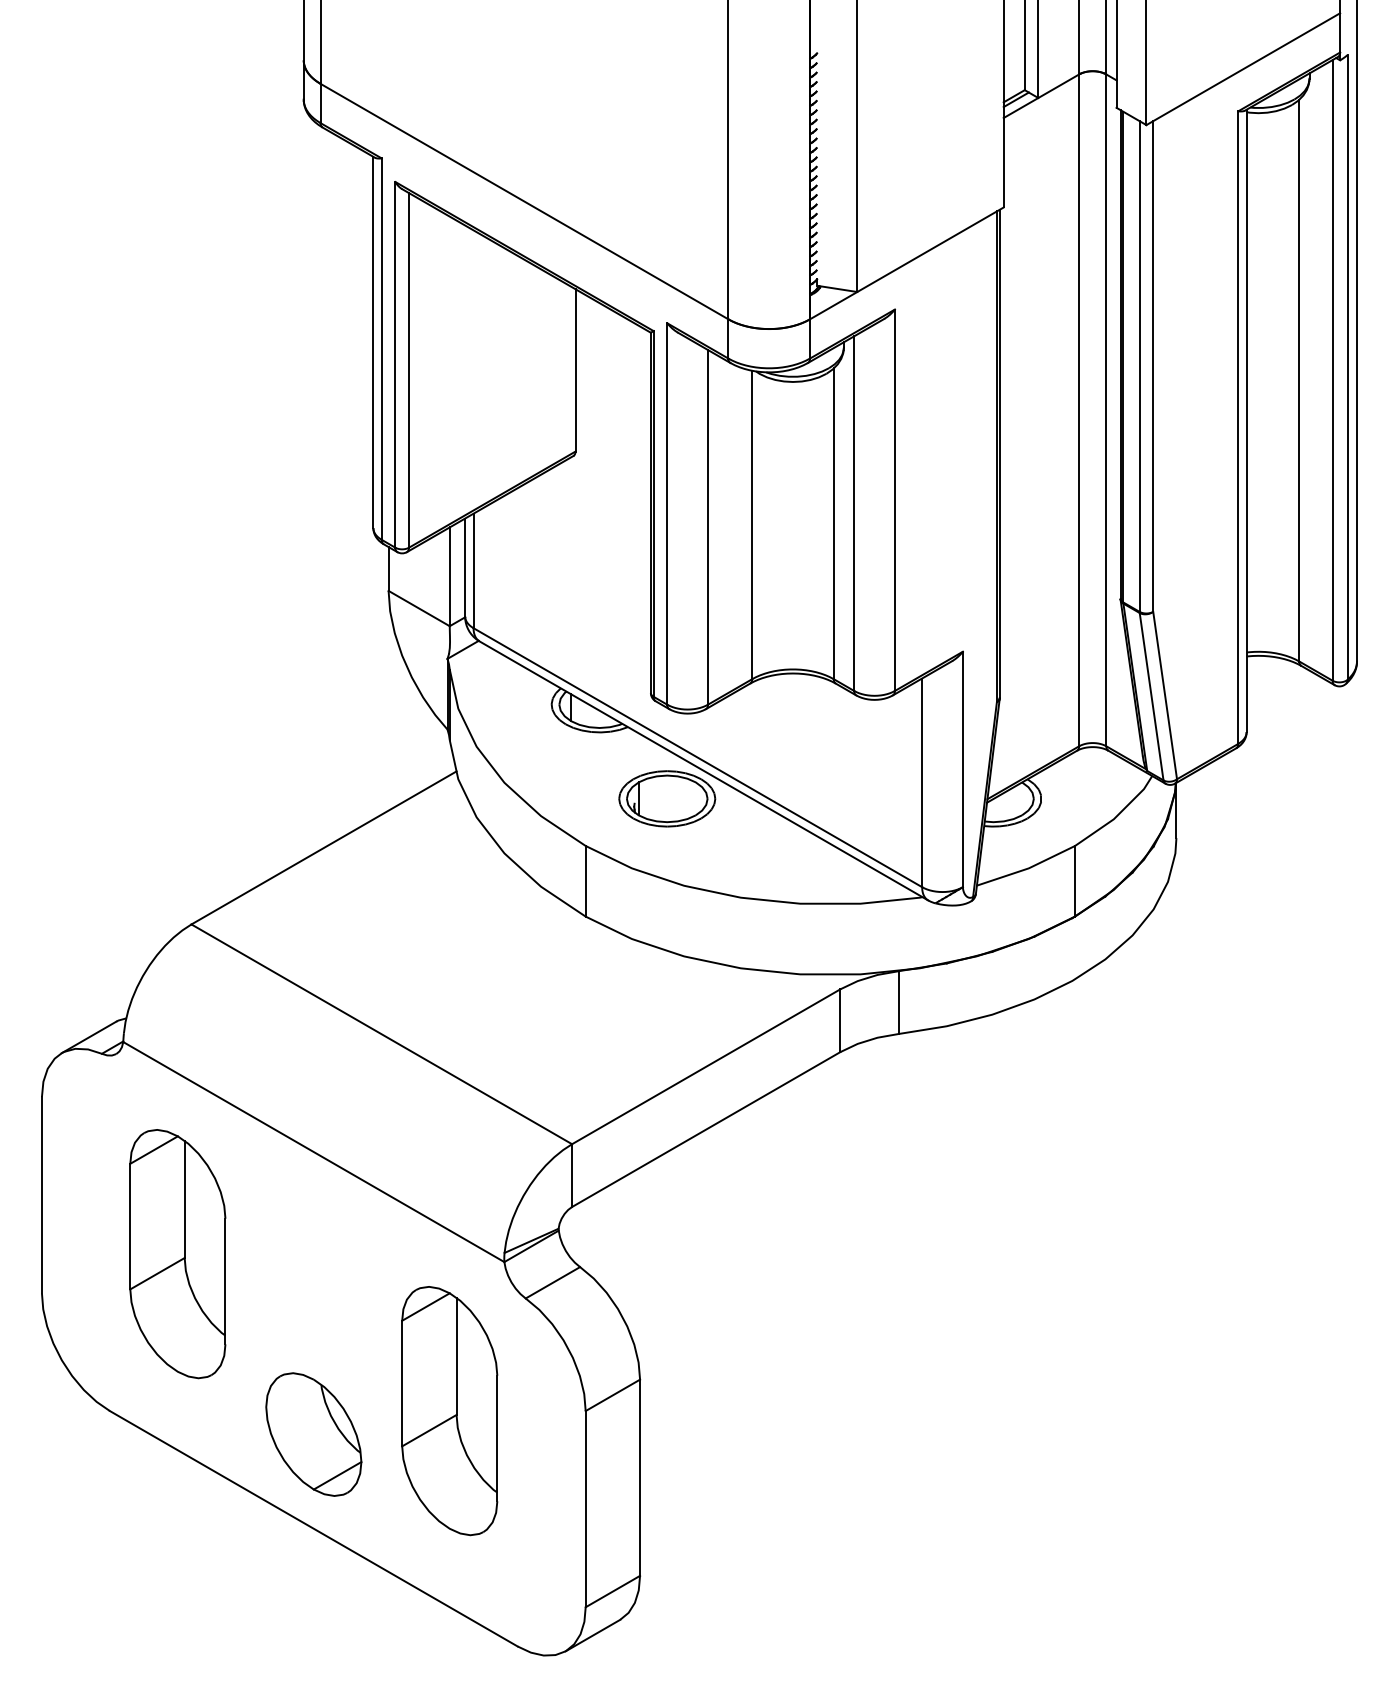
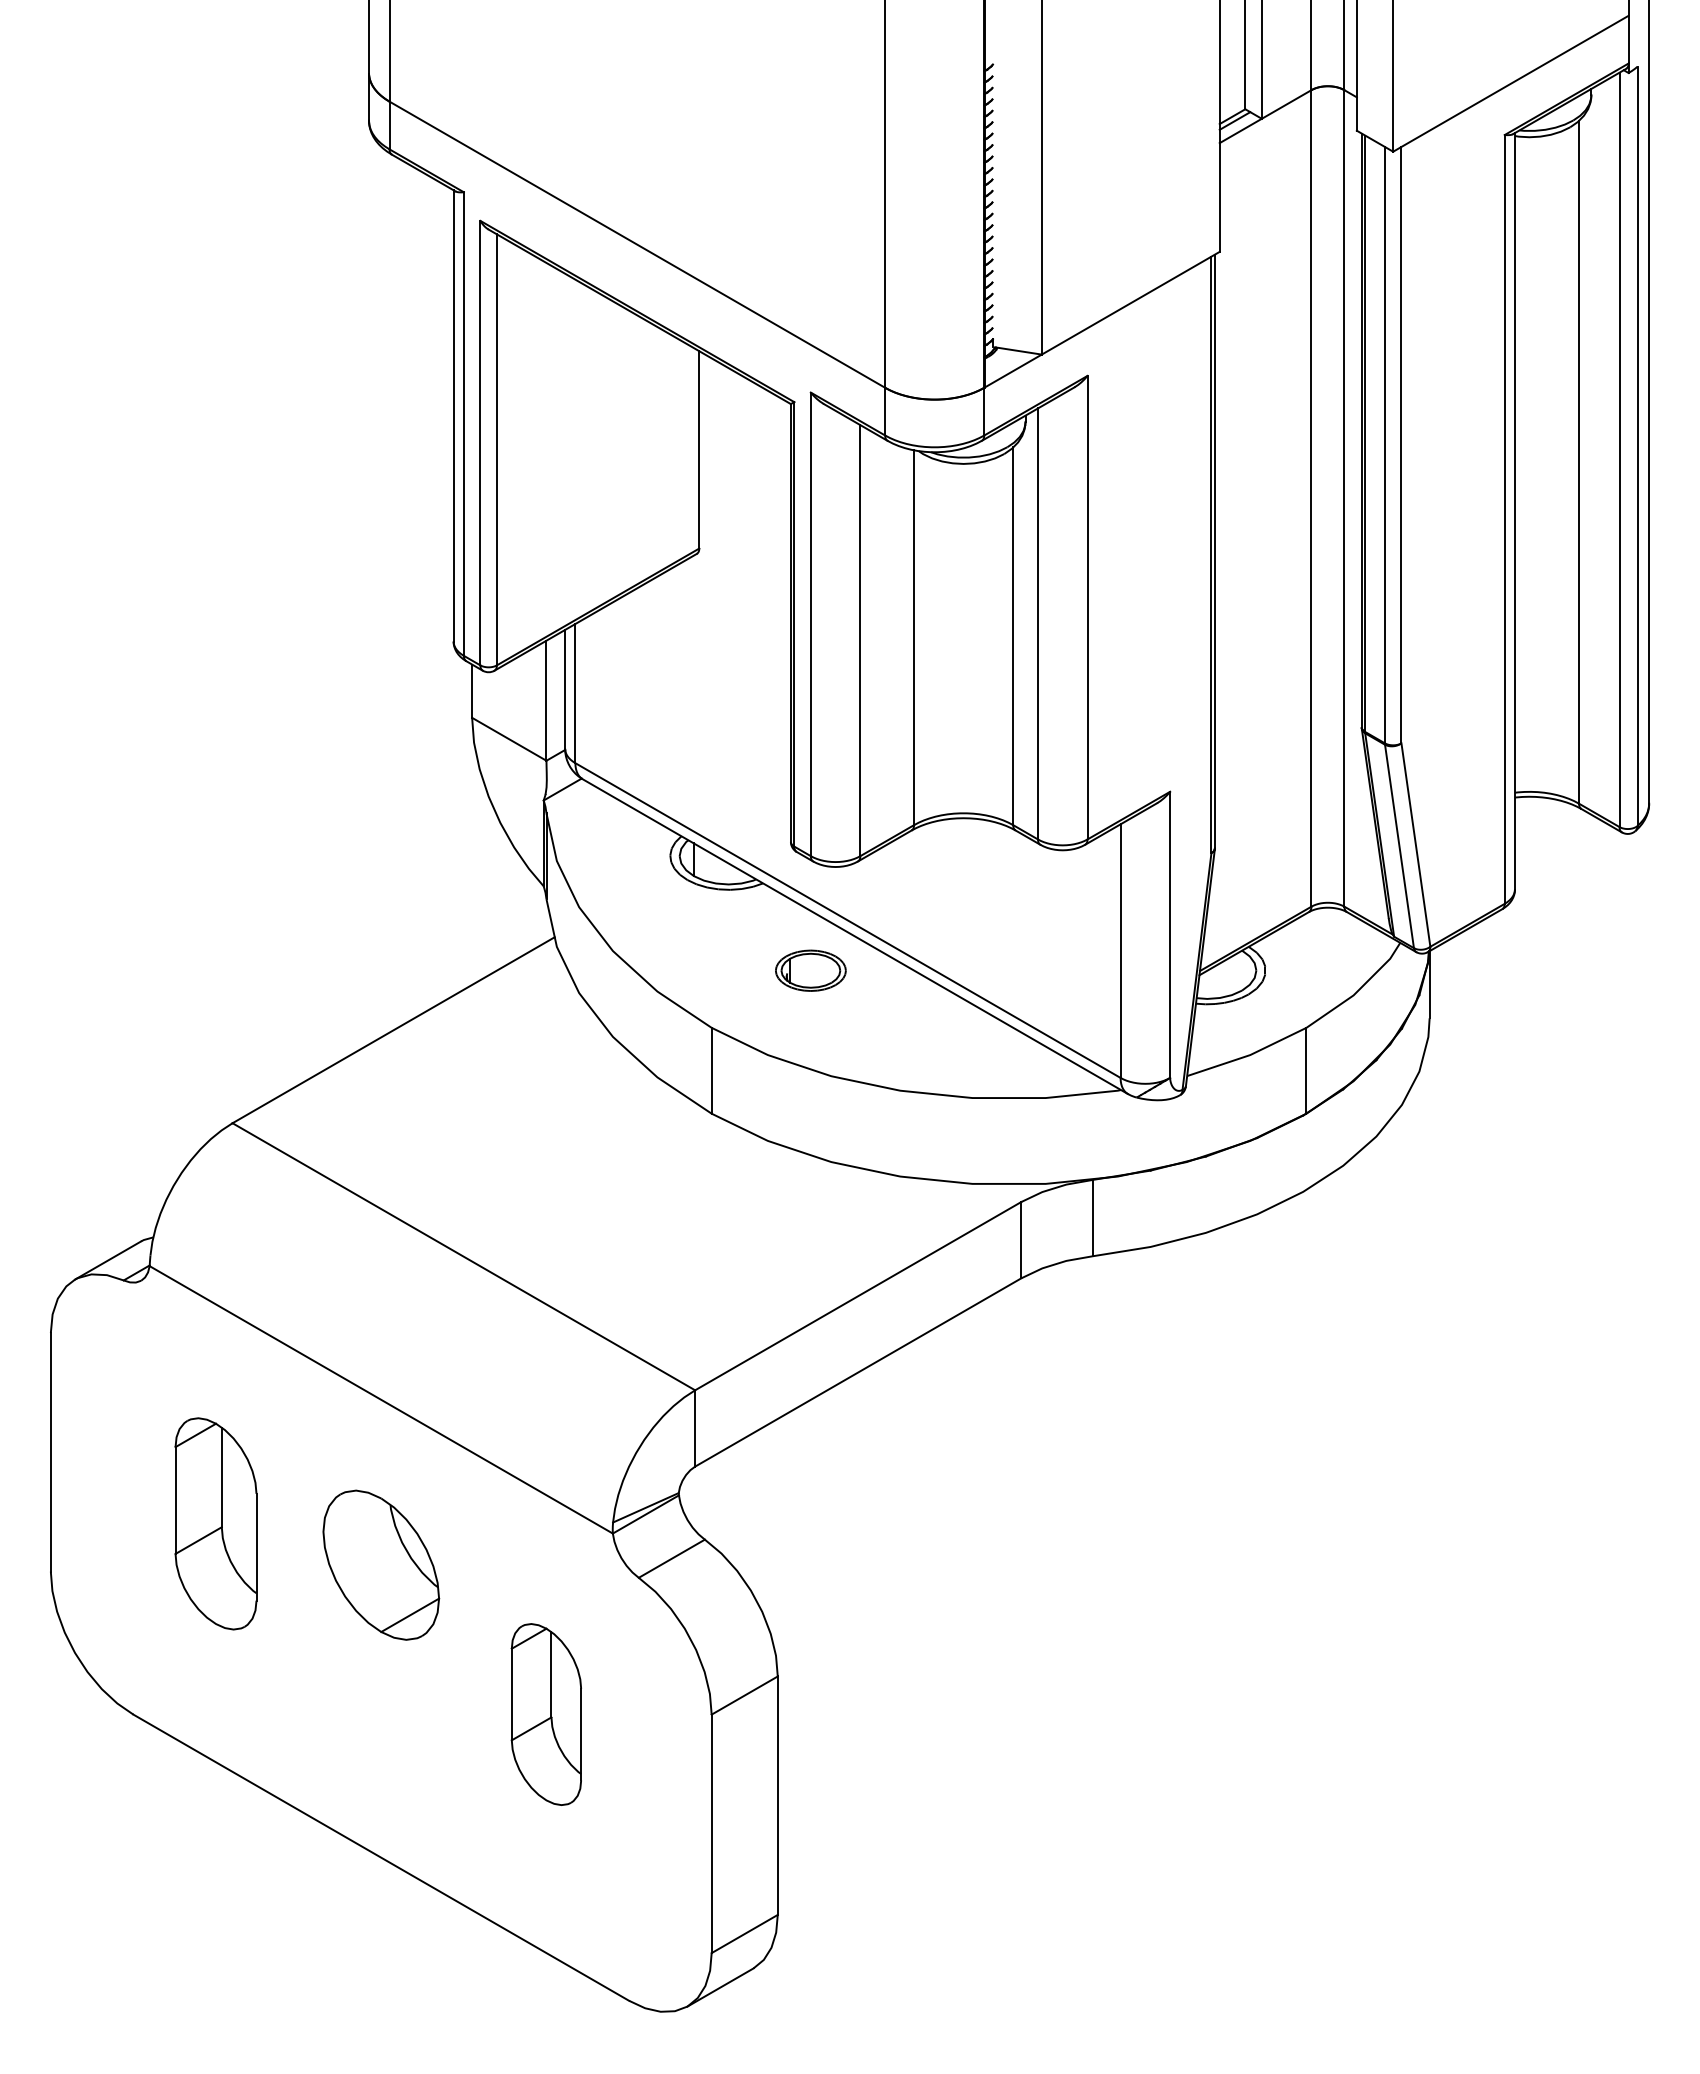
part: (666, 798) -> (810, 970), size x0.6
part: (177, 1253) -> (215, 1523), size x0.7
part: (449, 1410) -> (546, 1714), size x0.6
part: (314, 1433) -> (381, 1564), moved

